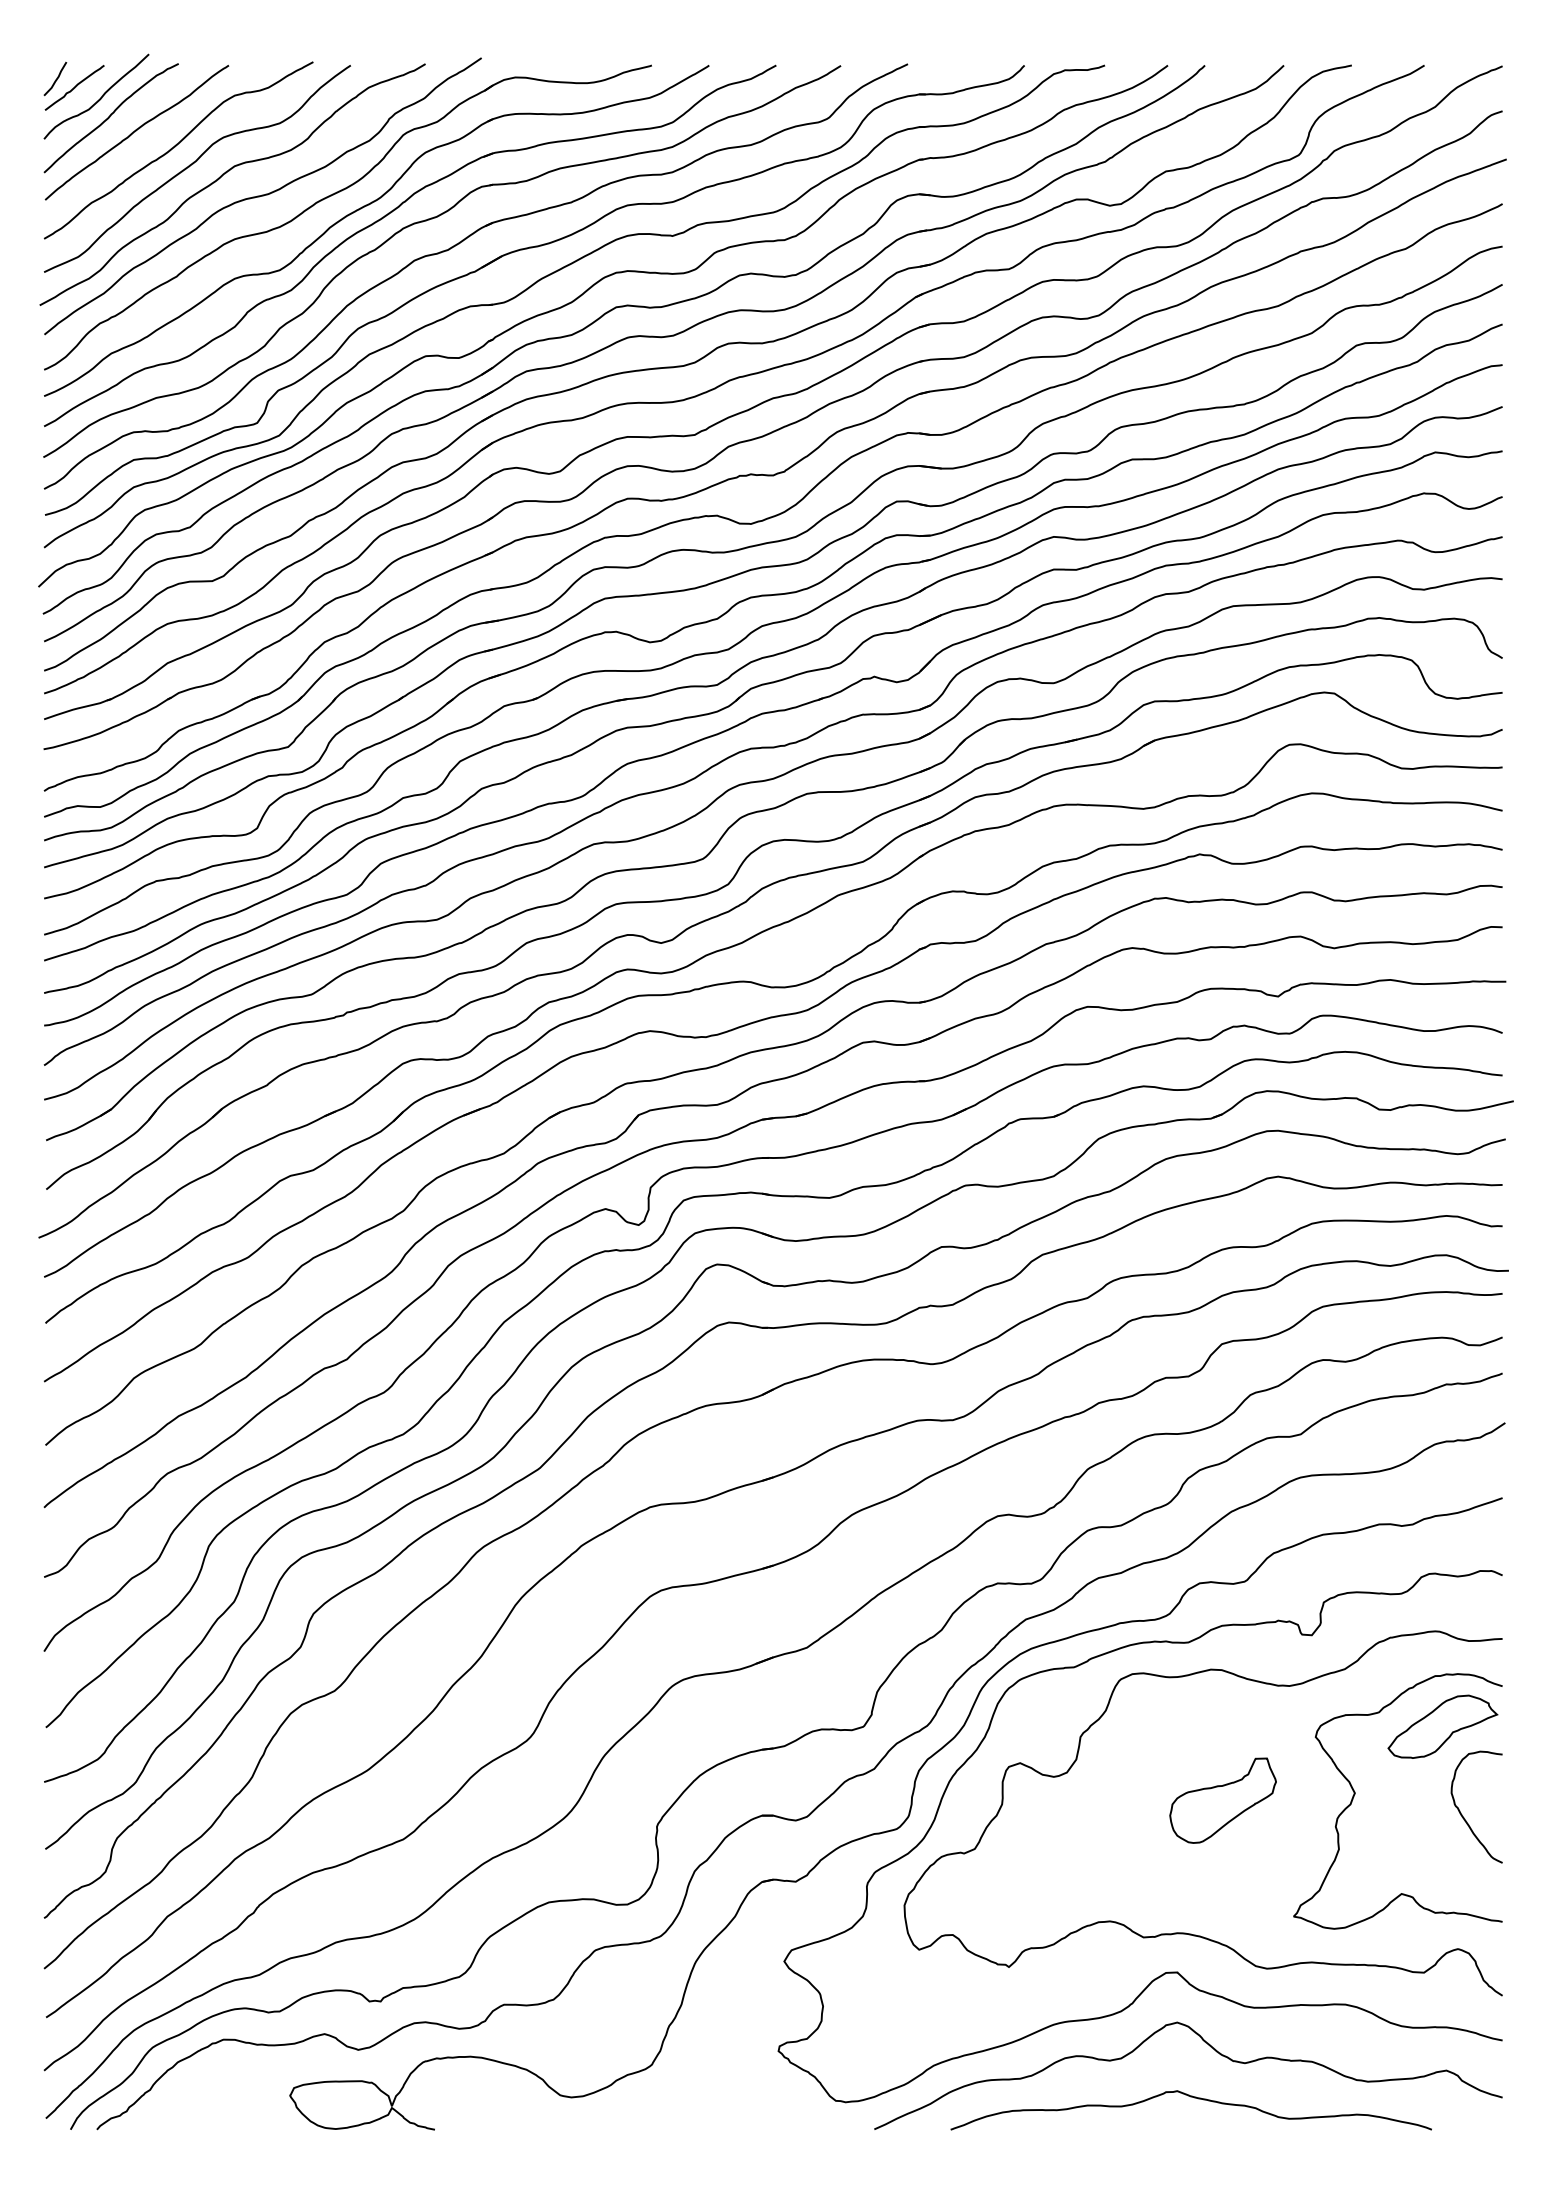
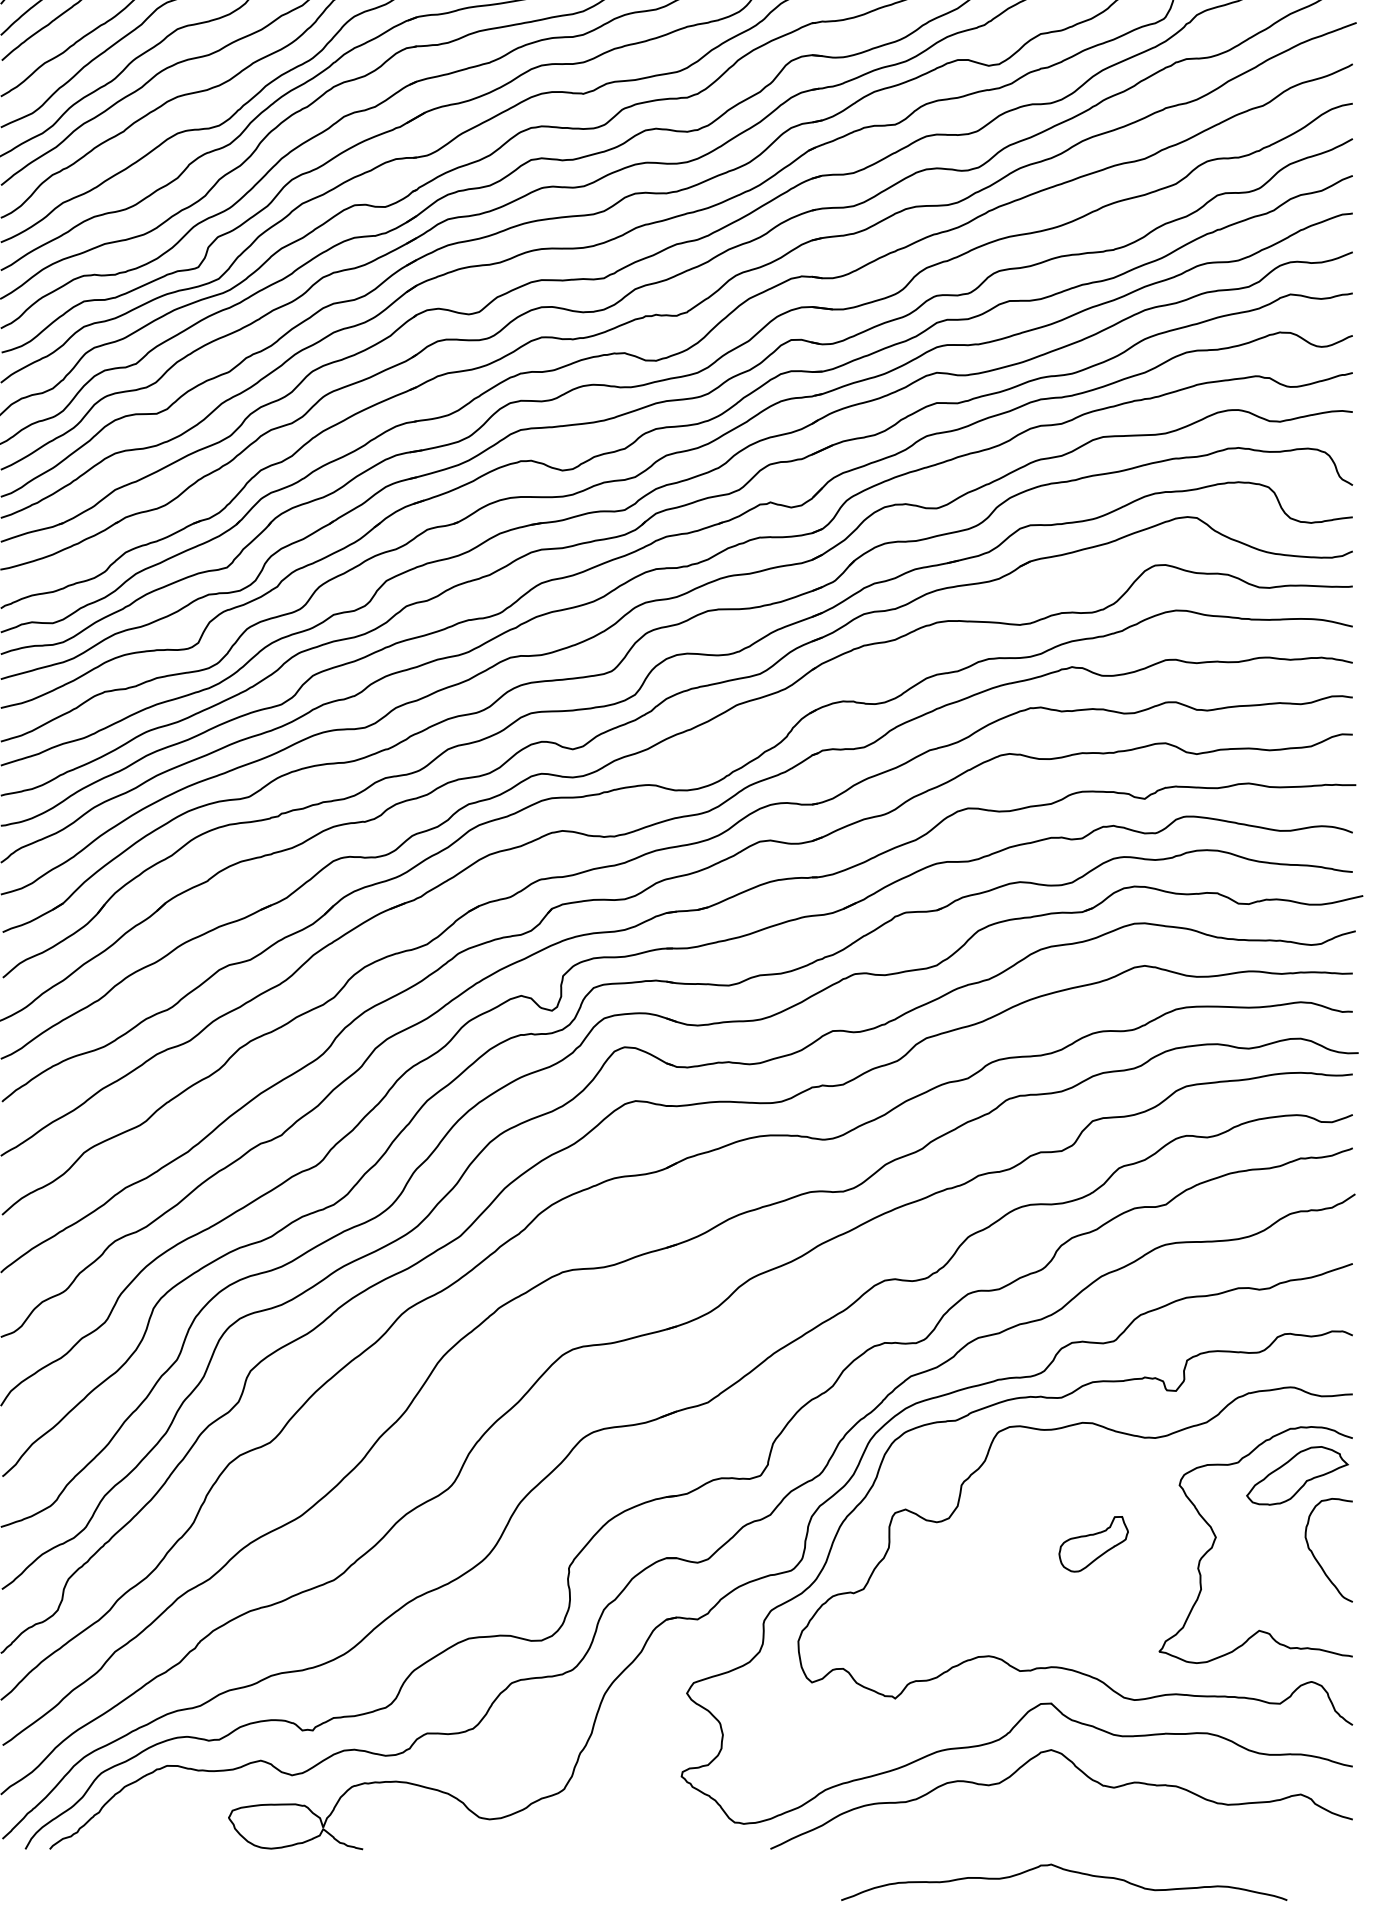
part: (1222, 1800) -> (1093, 1544), size x0.7
curve: (1194, 2098) -> (1067, 1871), moved

